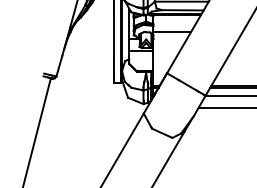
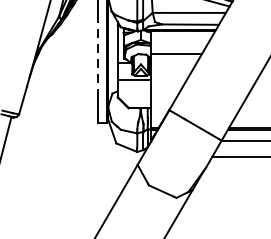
line: (114, 35) -> (97, 58), solid -> dashed

